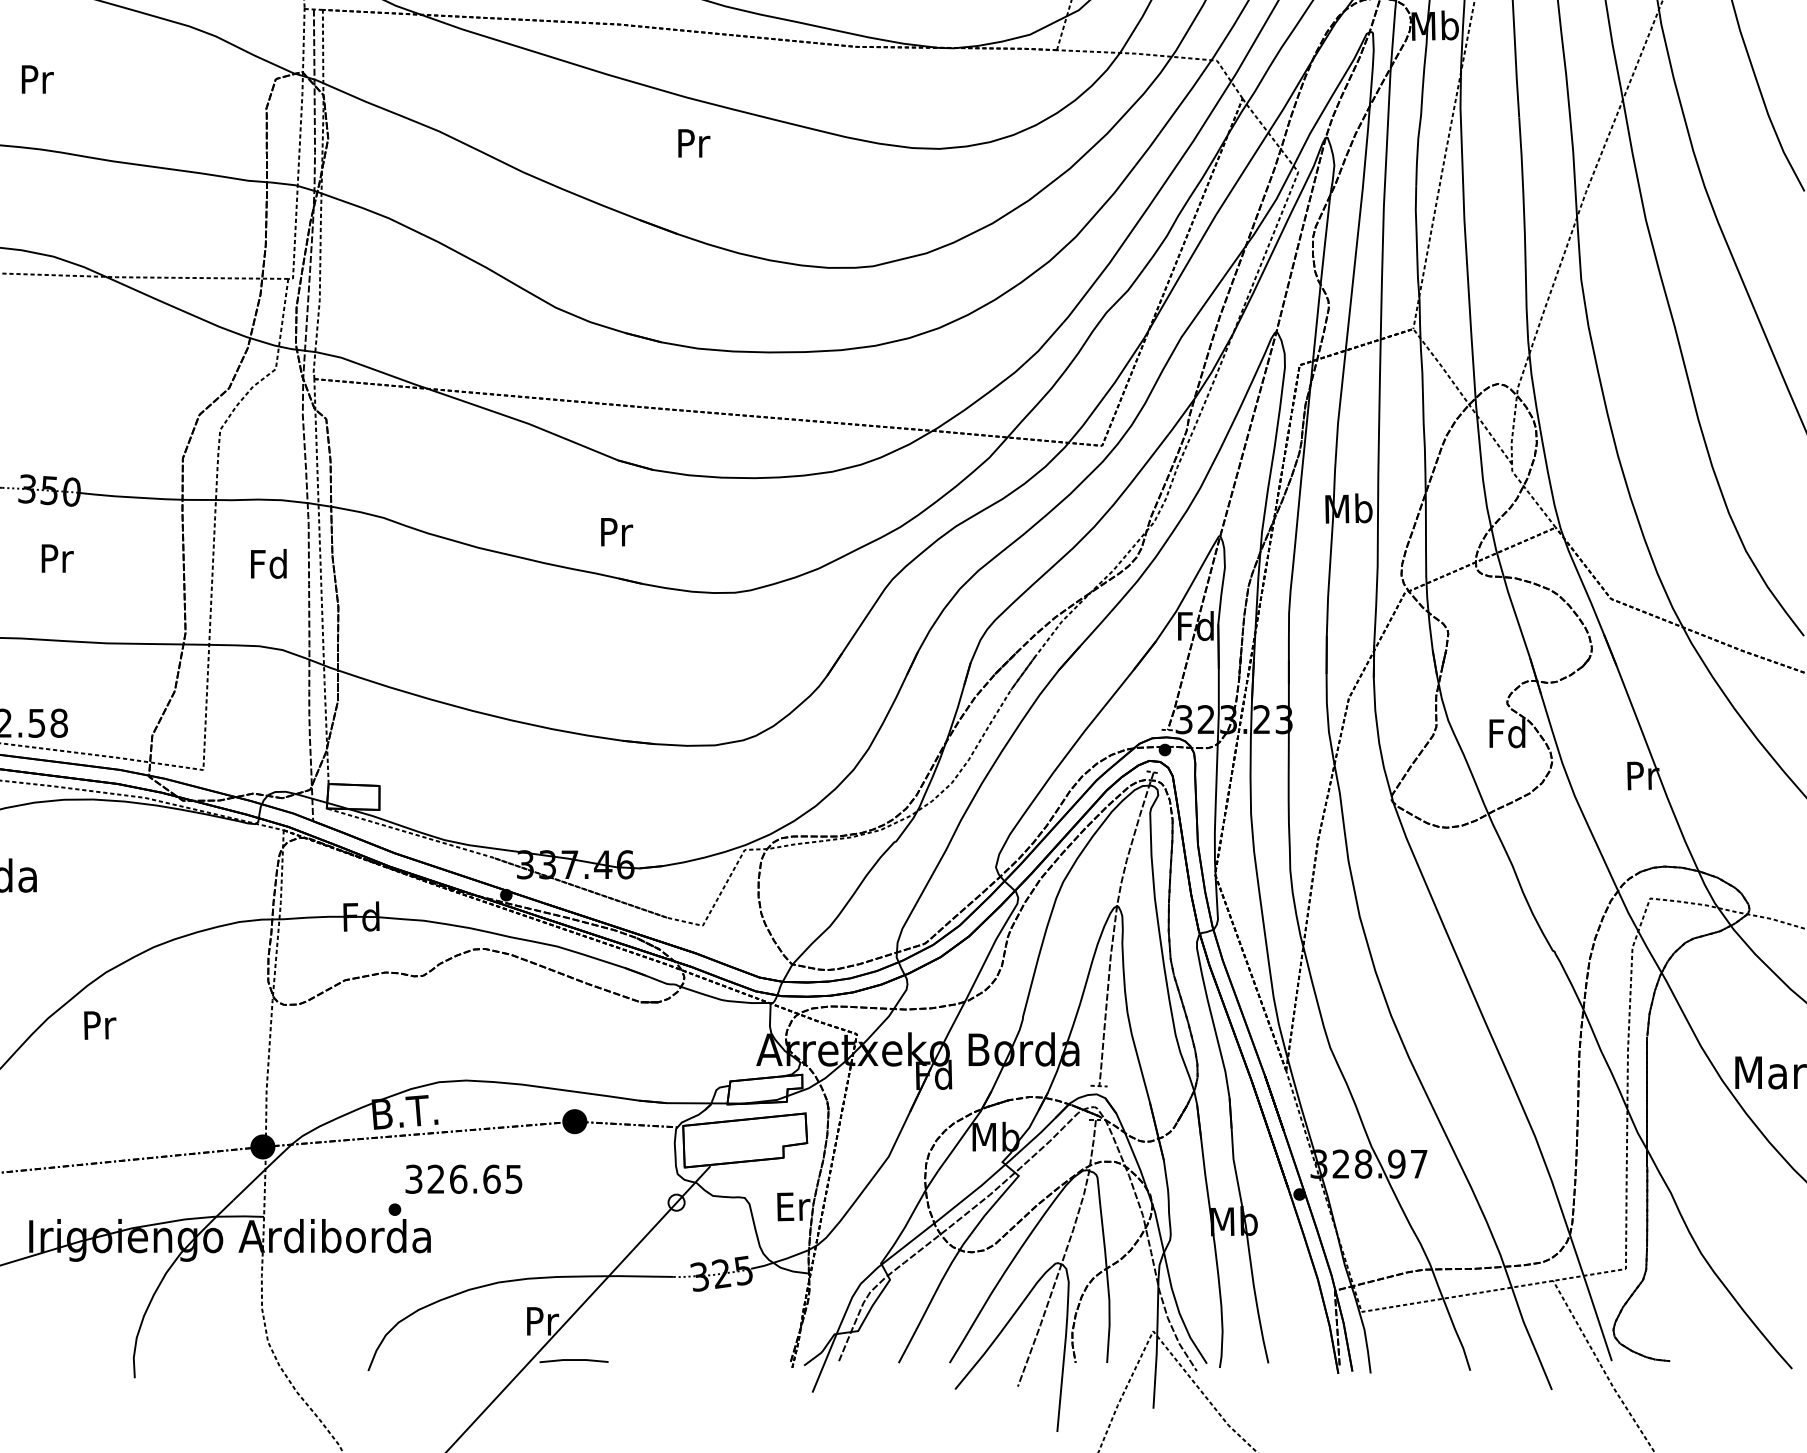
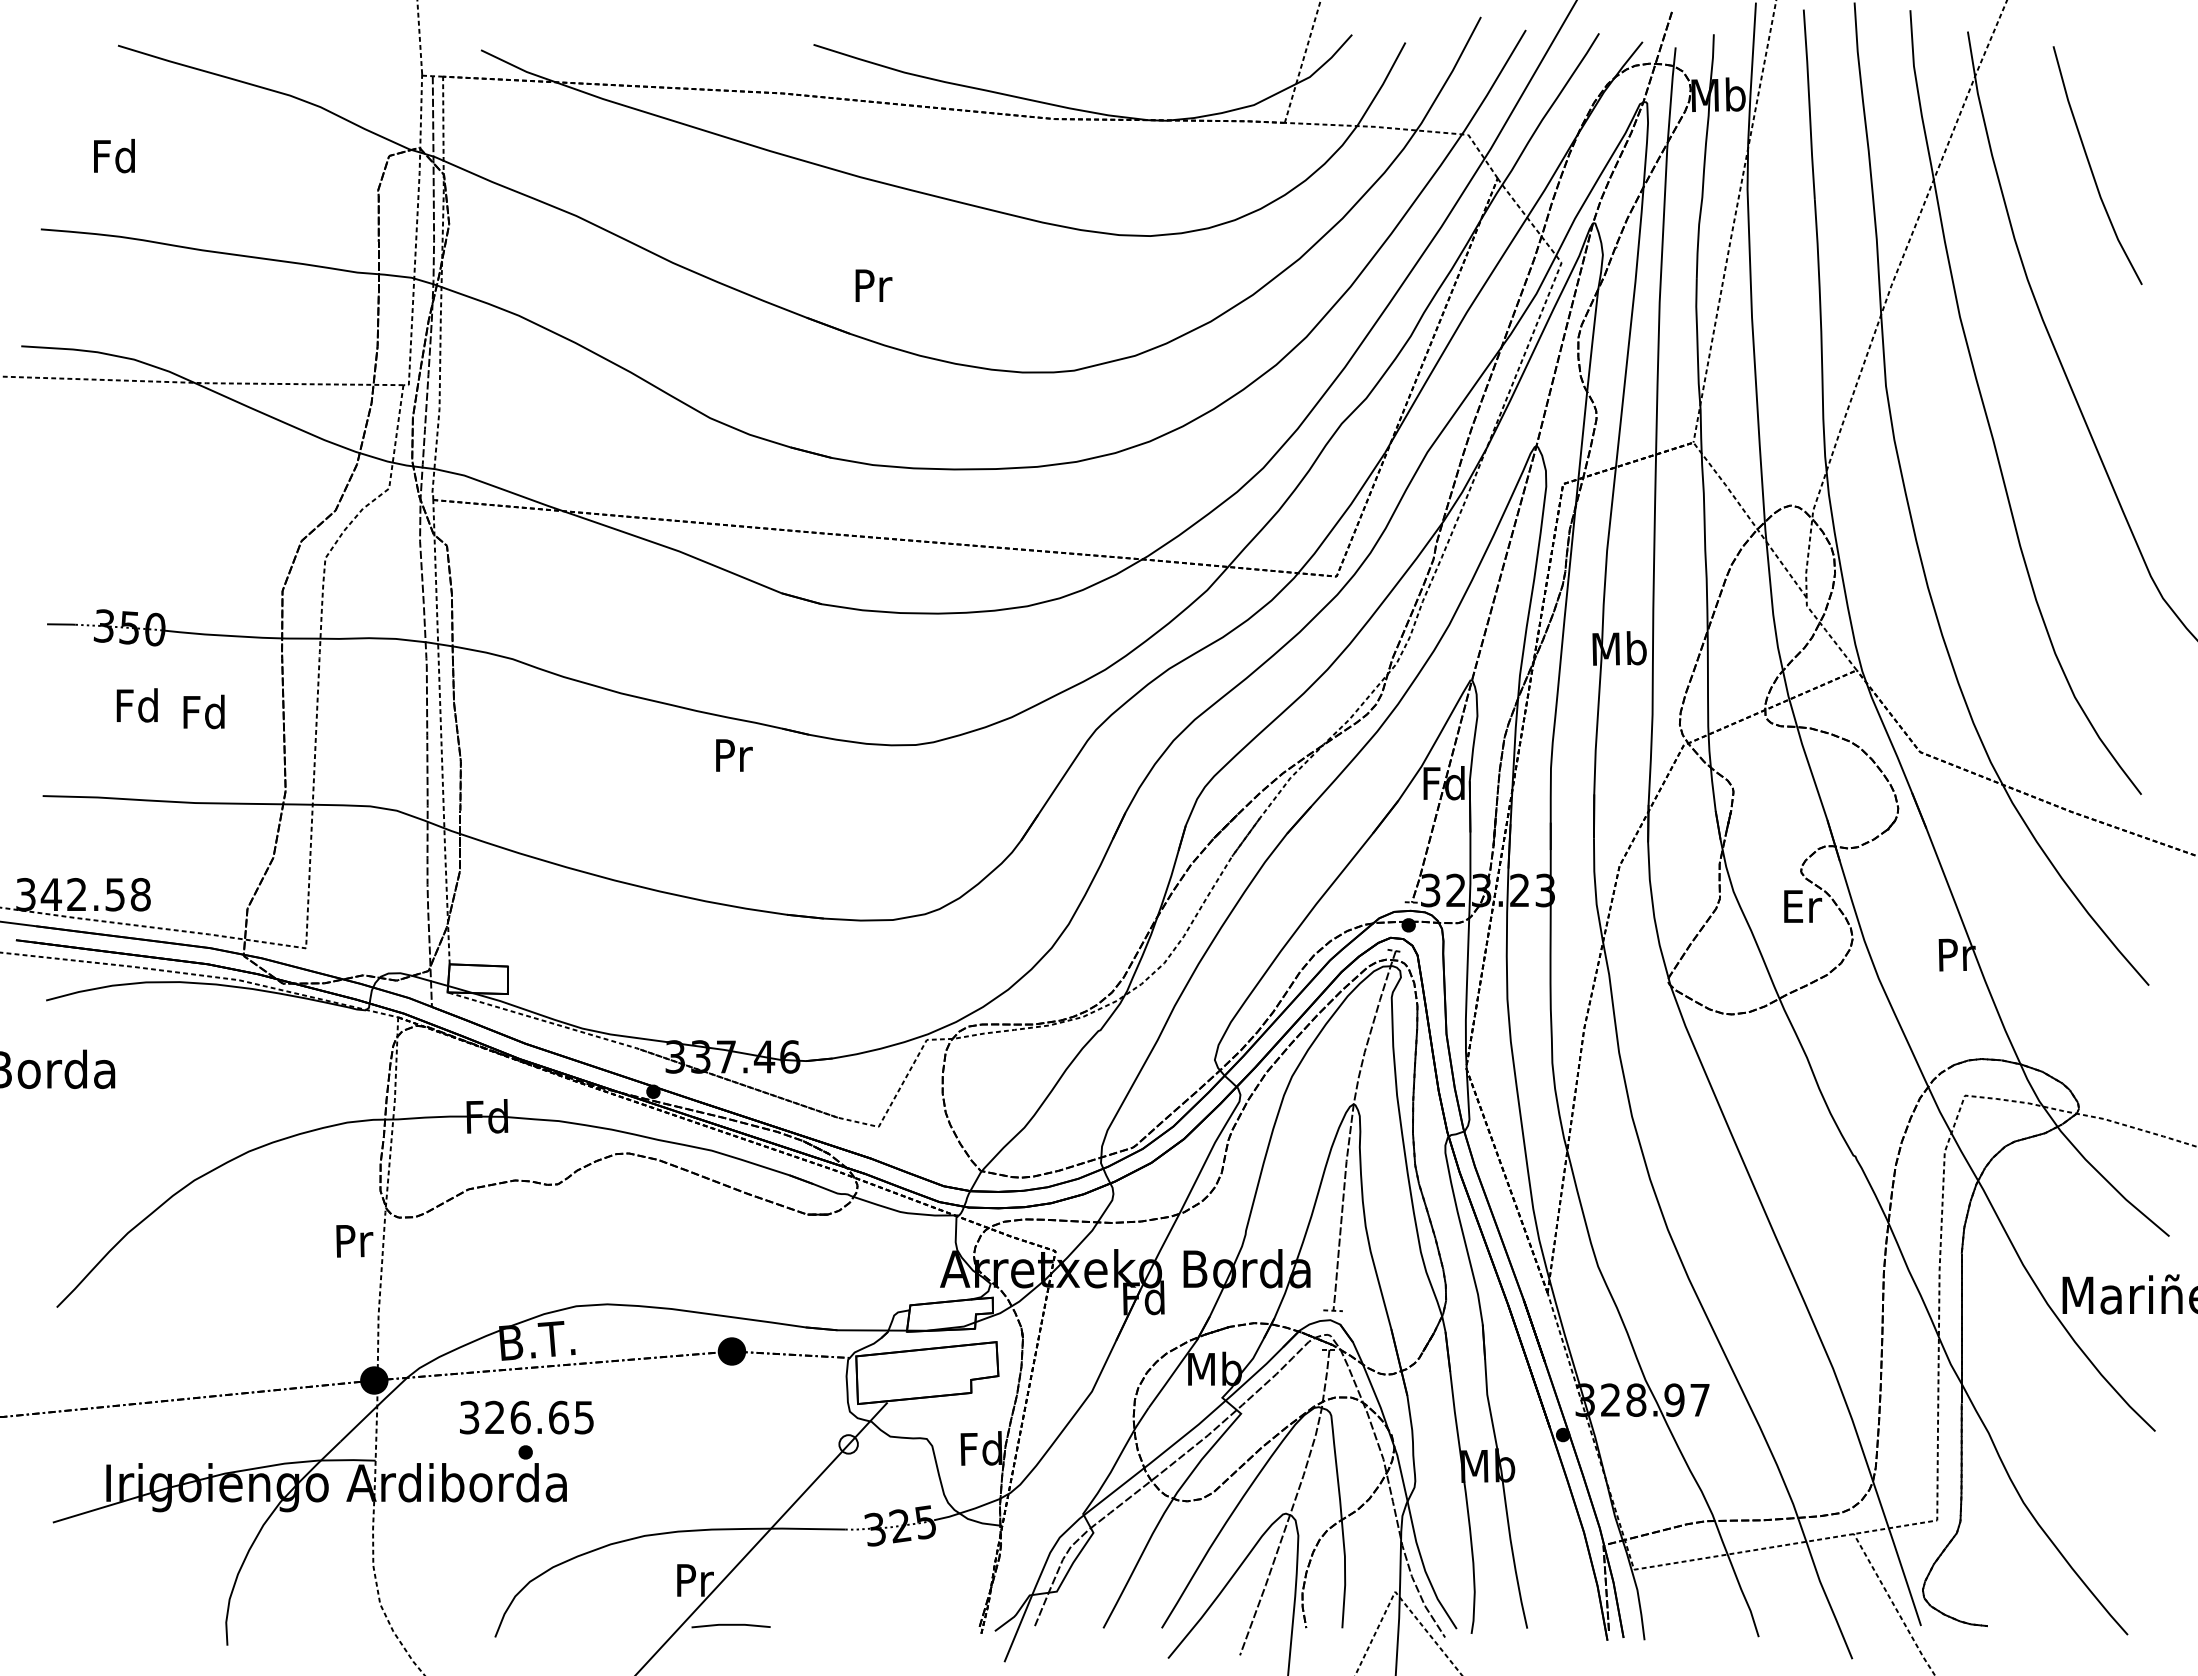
text: (36, 78) -> (114, 155), Pr -> Fd
text: (693, 143) -> (873, 285), moved
text: (617, 532) -> (734, 755), moved
text: (55, 558) -> (136, 705), Pr -> Fd
text: (268, 563) -> (203, 711), moved
text: (1507, 733) -> (1801, 906), Fd -> Er
text: (99, 1025) -> (354, 1241), moved
text: (463, 1179) -> (526, 1417), moved
text: (792, 1206) -> (981, 1448), Er -> Fd

